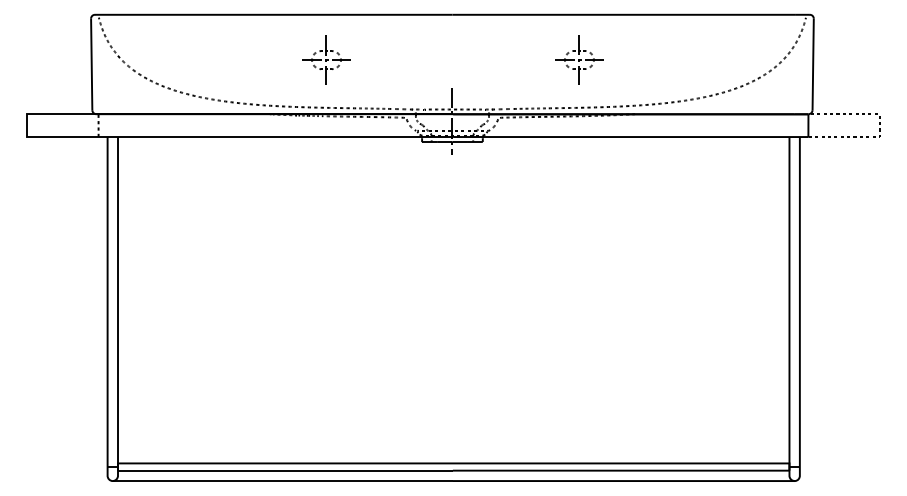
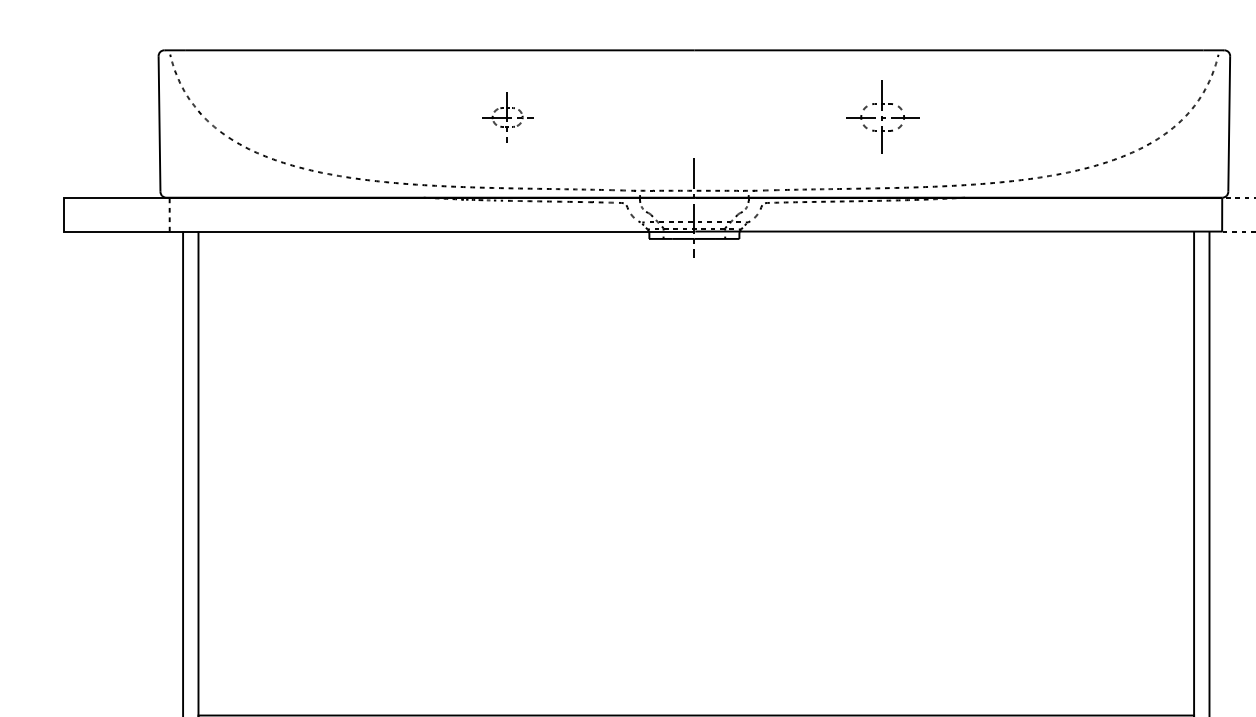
part: (326, 59) -> (507, 116), size x0.7

